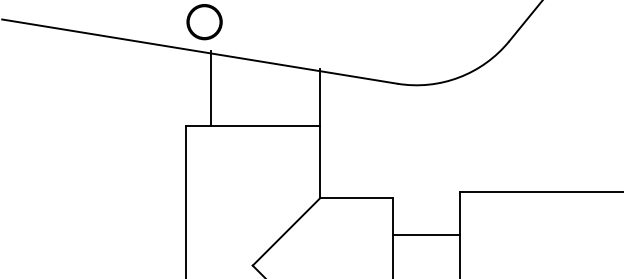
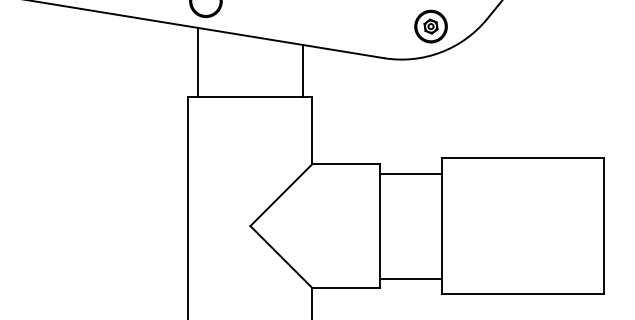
part: (447, 49) -> (430, 26), added
line: (210, 87) -> (197, 61), moved
line: (320, 97) -> (302, 70), moved
line: (426, 234) -> (410, 173), moved

